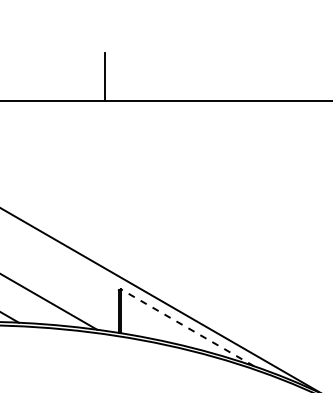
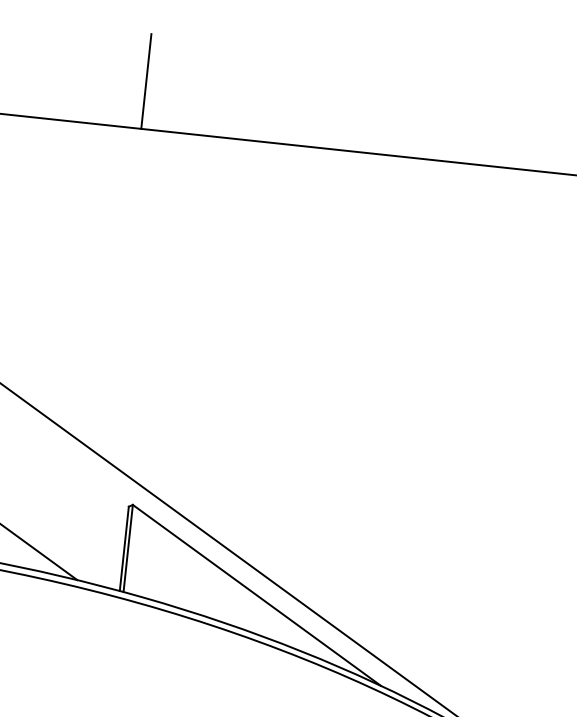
line: (187, 327) -> (256, 594), dashed -> solid

